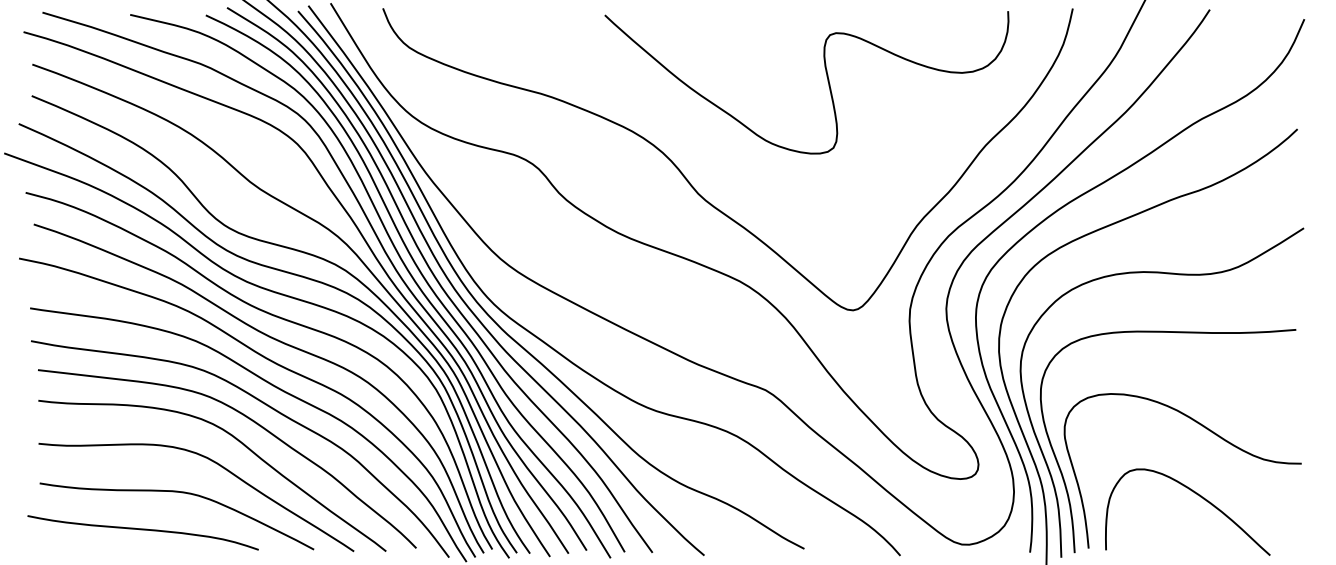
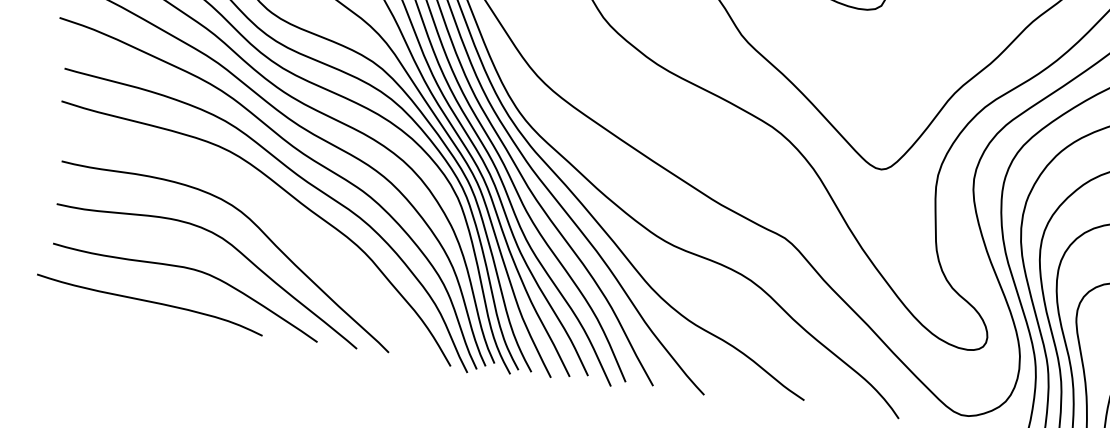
curve: (253, 422) -> (272, 208), removed

